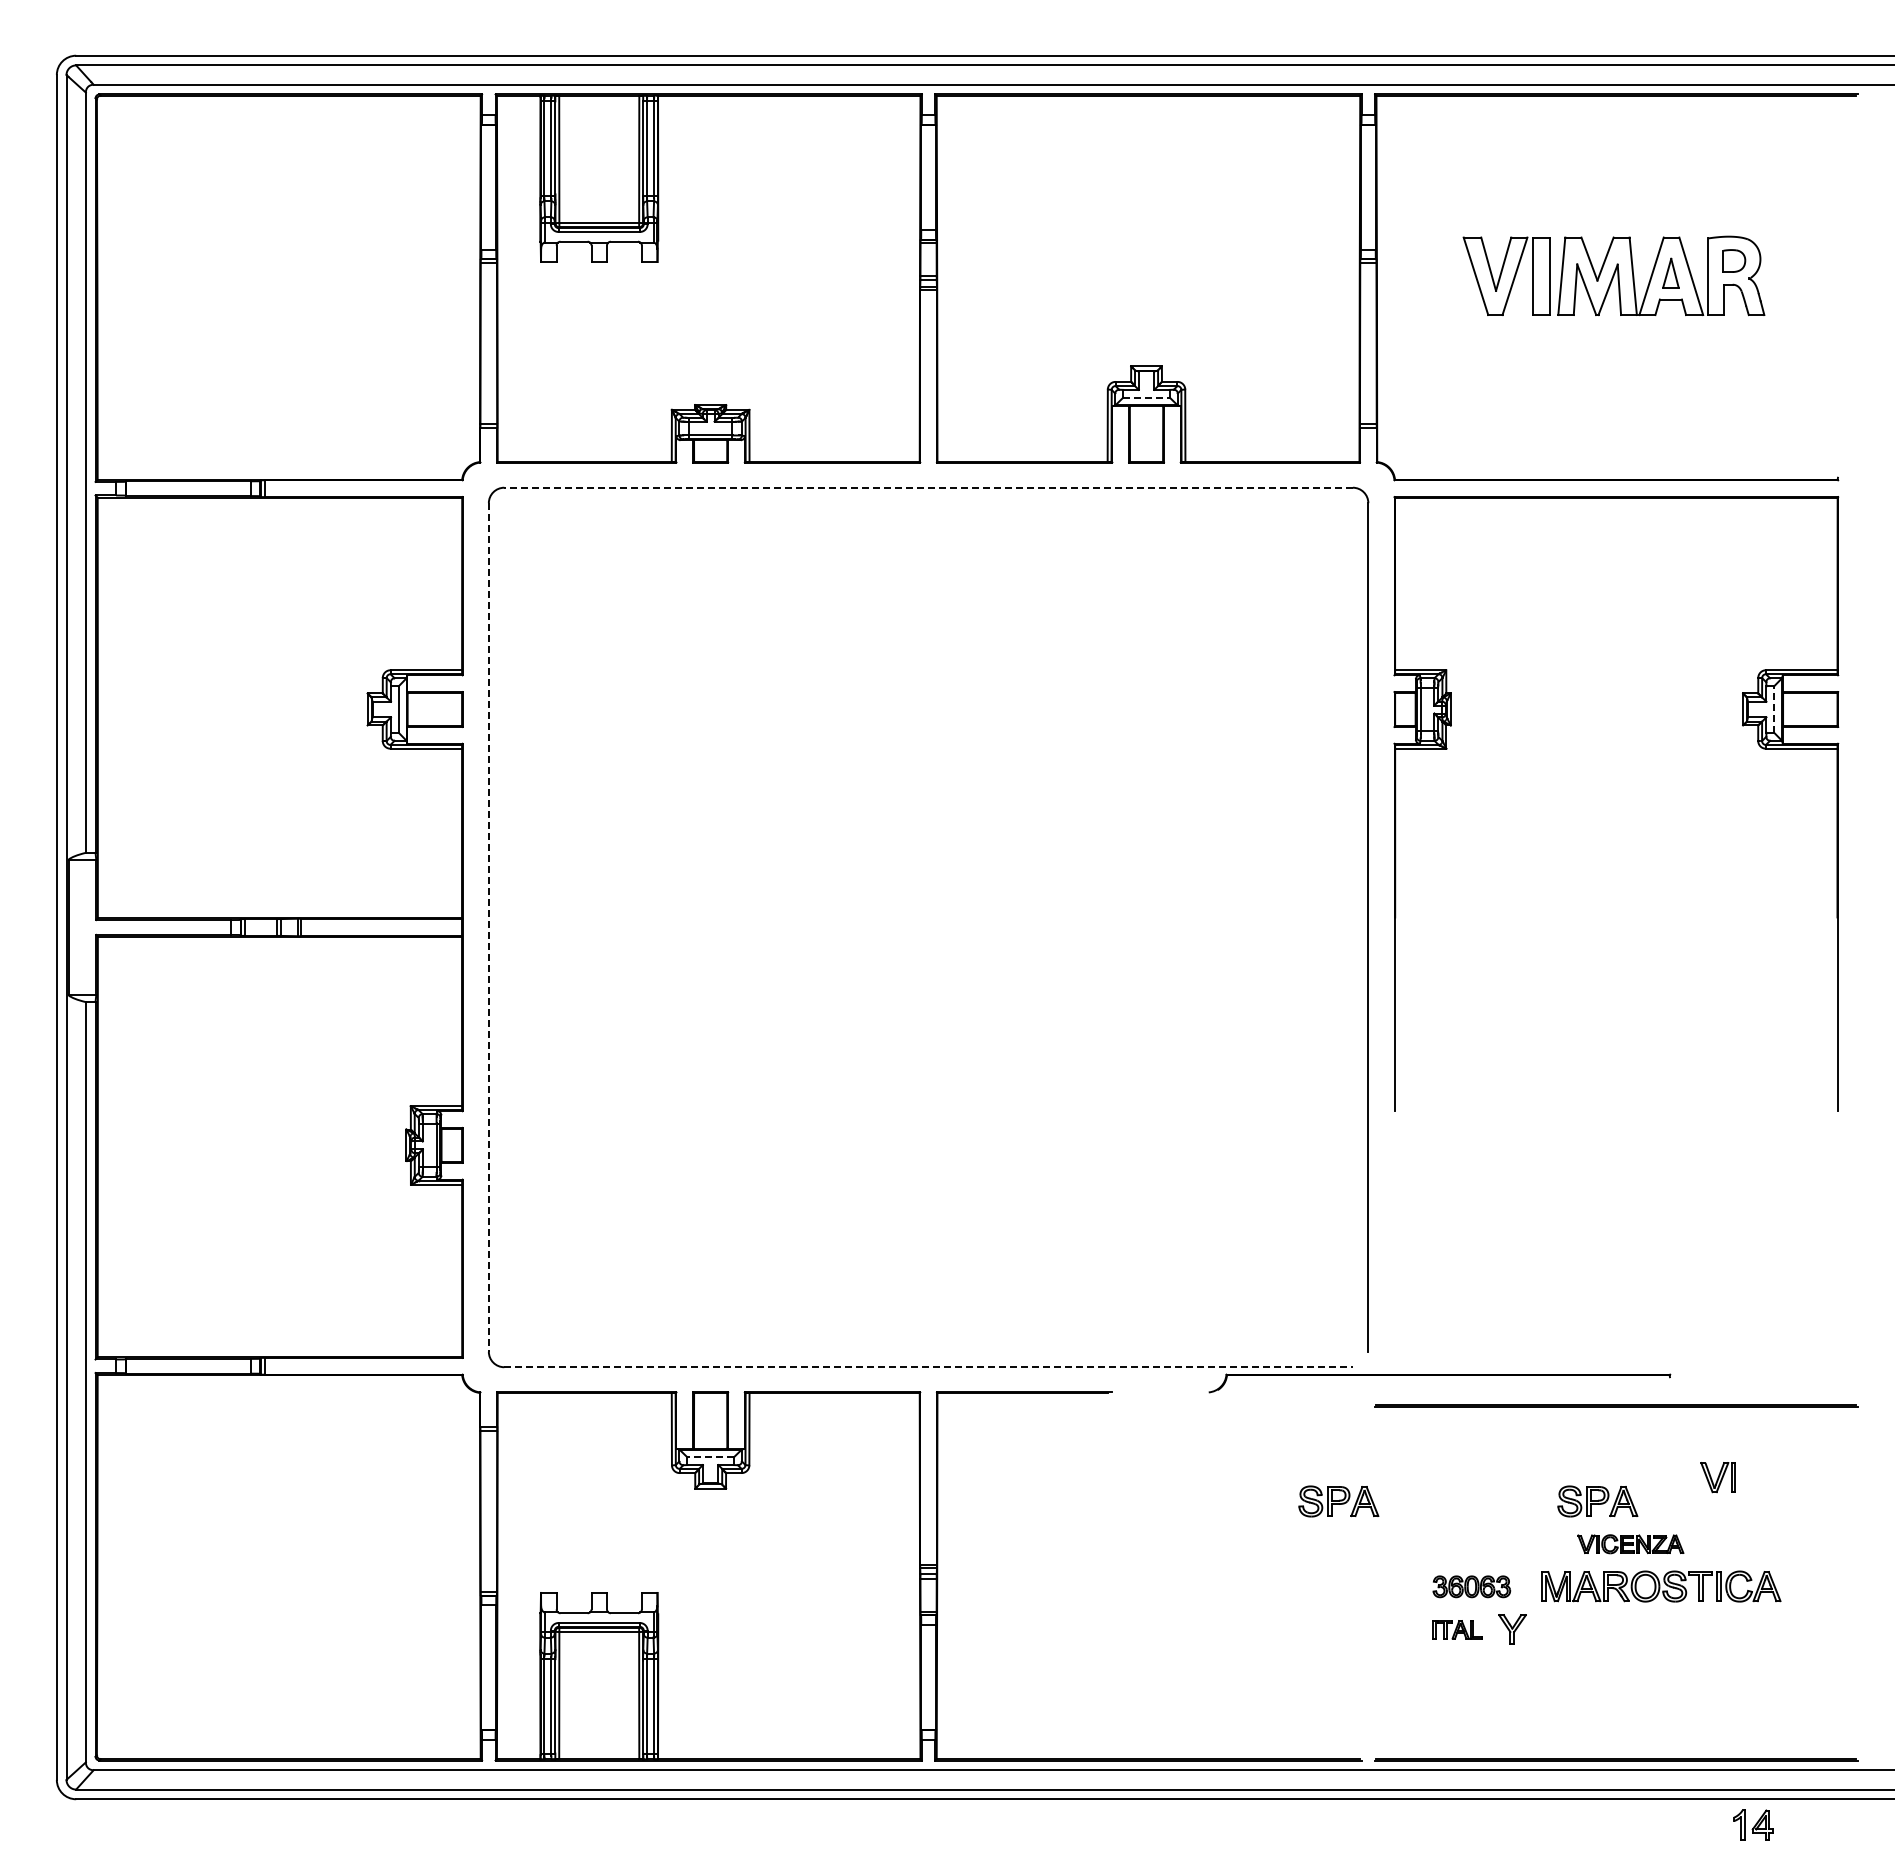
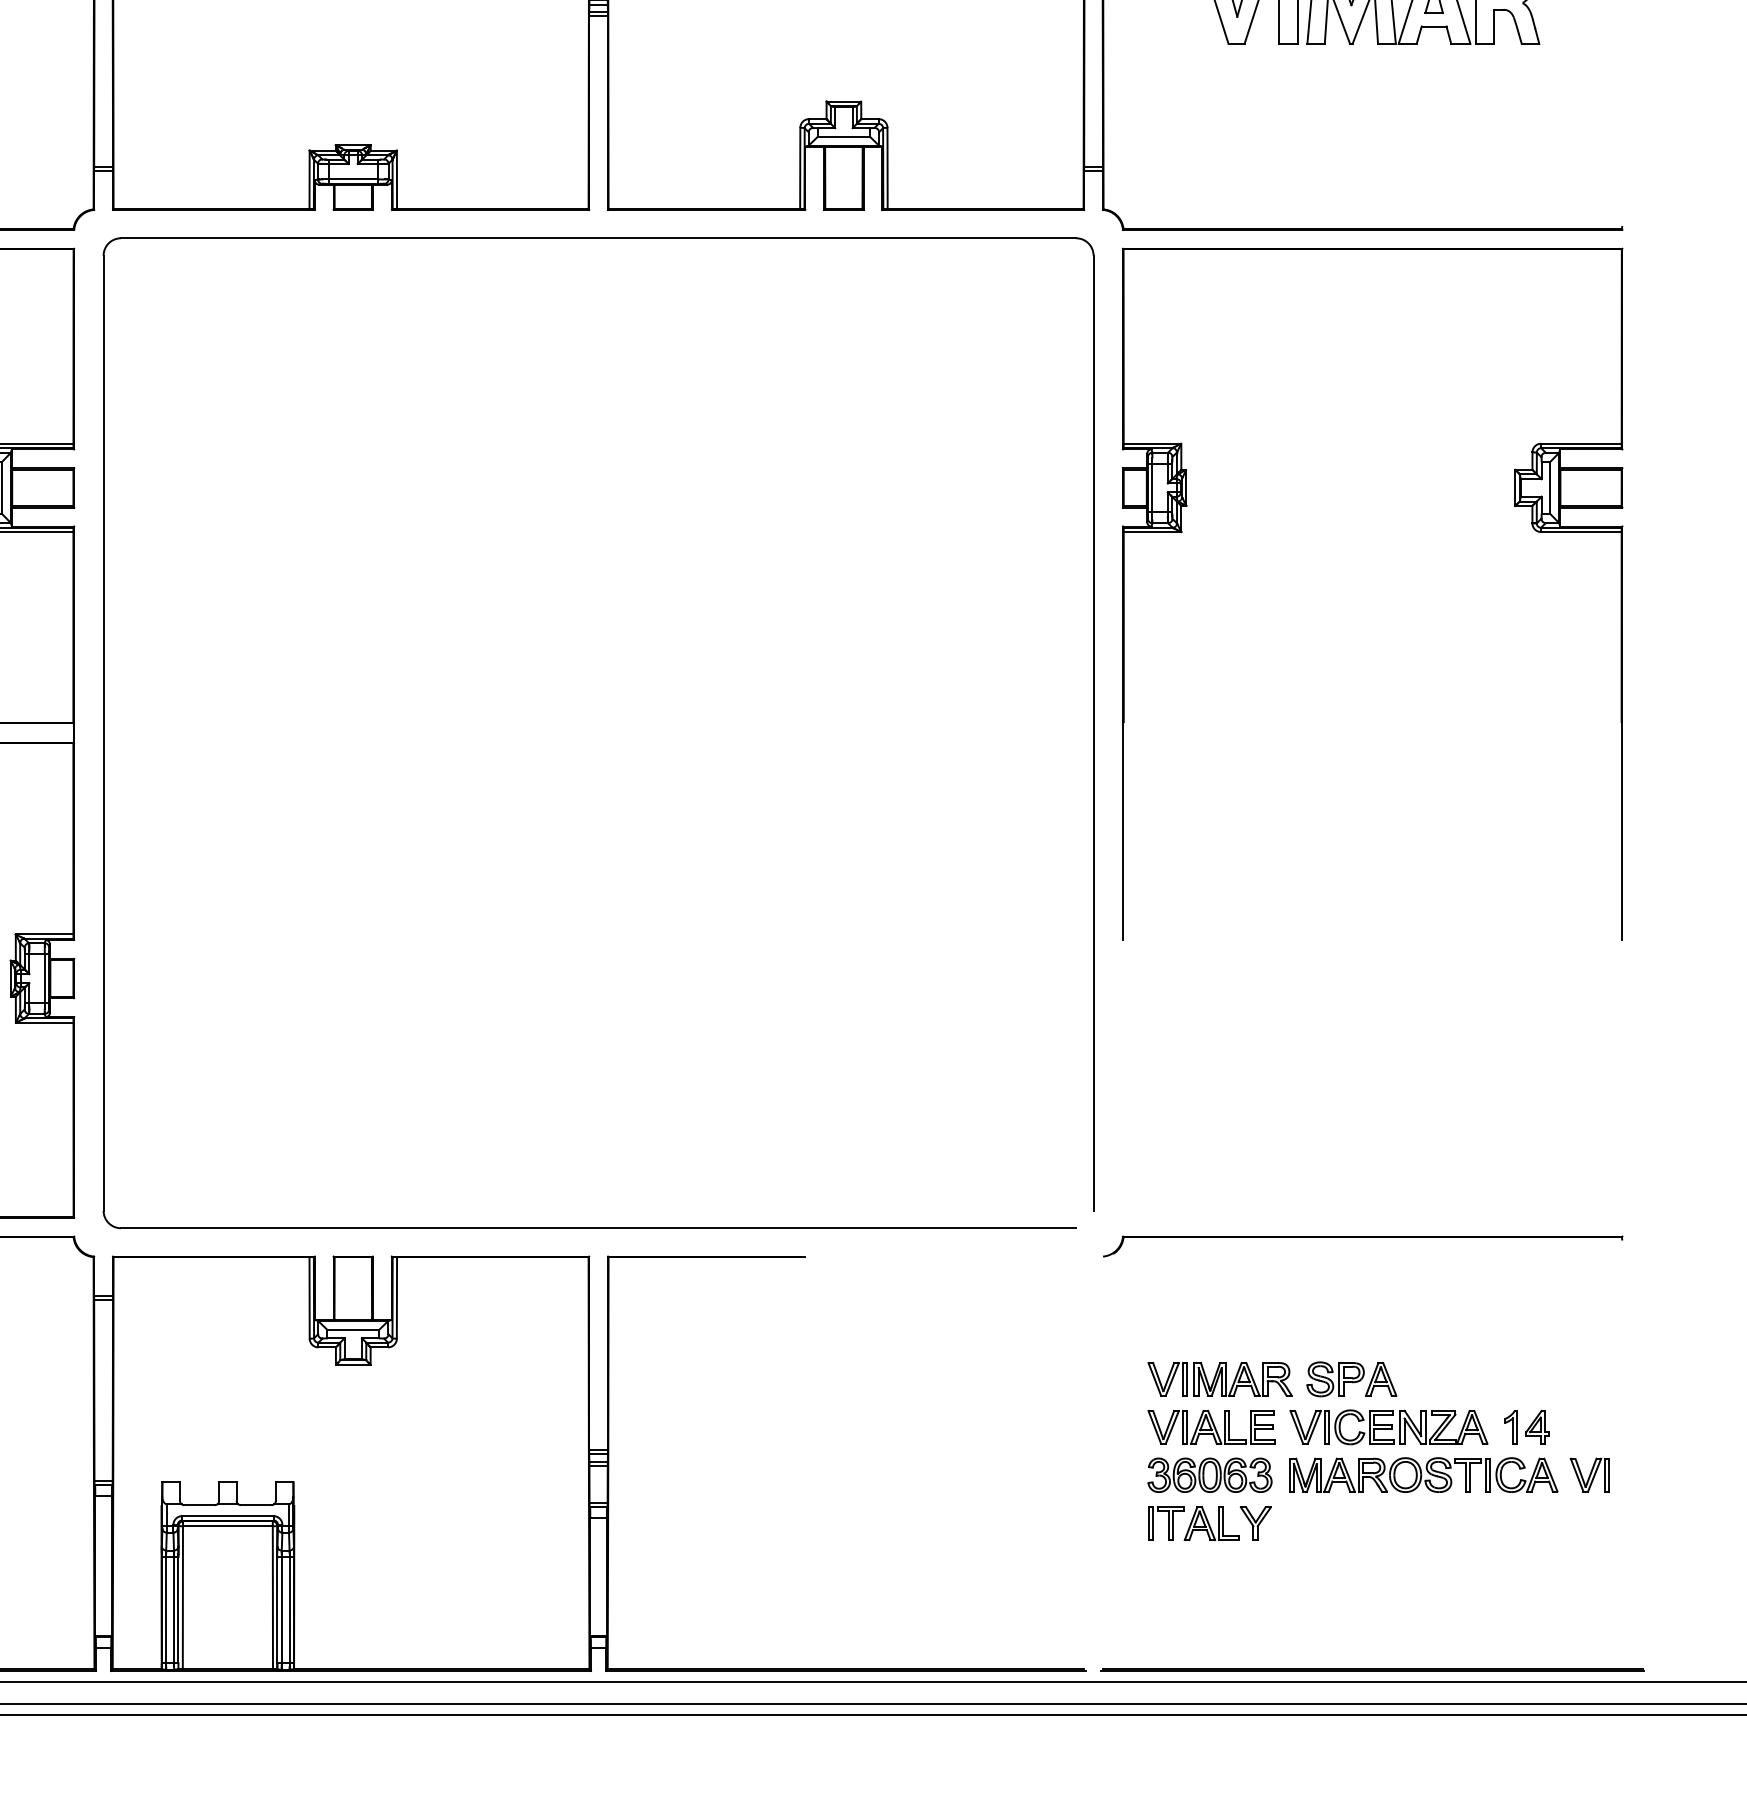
line: (1147, 397) -> (844, 136), dashed -> solid
line: (928, 487) -> (598, 238), dashed -> solid
line: (1774, 709) -> (1550, 487), dashed -> solid
line: (488, 927) -> (103, 733), dashed -> solid
line: (929, 1367) -> (599, 1228), dashed -> solid
part: (1439, 1375) -> (1362, 1237), moved
line: (1616, 1405) -> (1372, 1271), removed
line: (710, 1457) -> (353, 1329), dashed -> solid
part: (1717, 1477) -> (1589, 1475), moved
part: (1338, 1501) -> (1059, 1379), removed
part: (1480, 1501) -> (1219, 1379), added
part: (1472, 1543) -> (1210, 1426), added
part: (1630, 1544) -> (1388, 1427), size x1.67
part: (1471, 1586) -> (1209, 1475), size x1.43
part: (1457, 1629) -> (1193, 1523), size x1.67
part: (1753, 1824) -> (1527, 1426), moved

